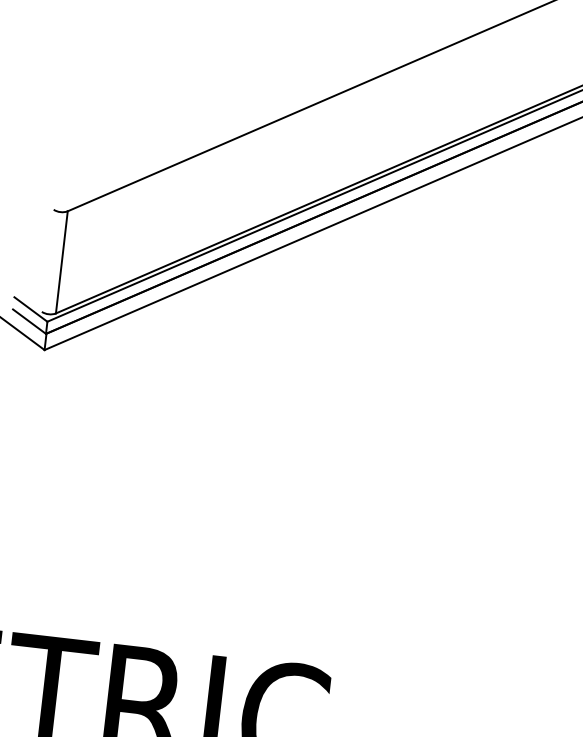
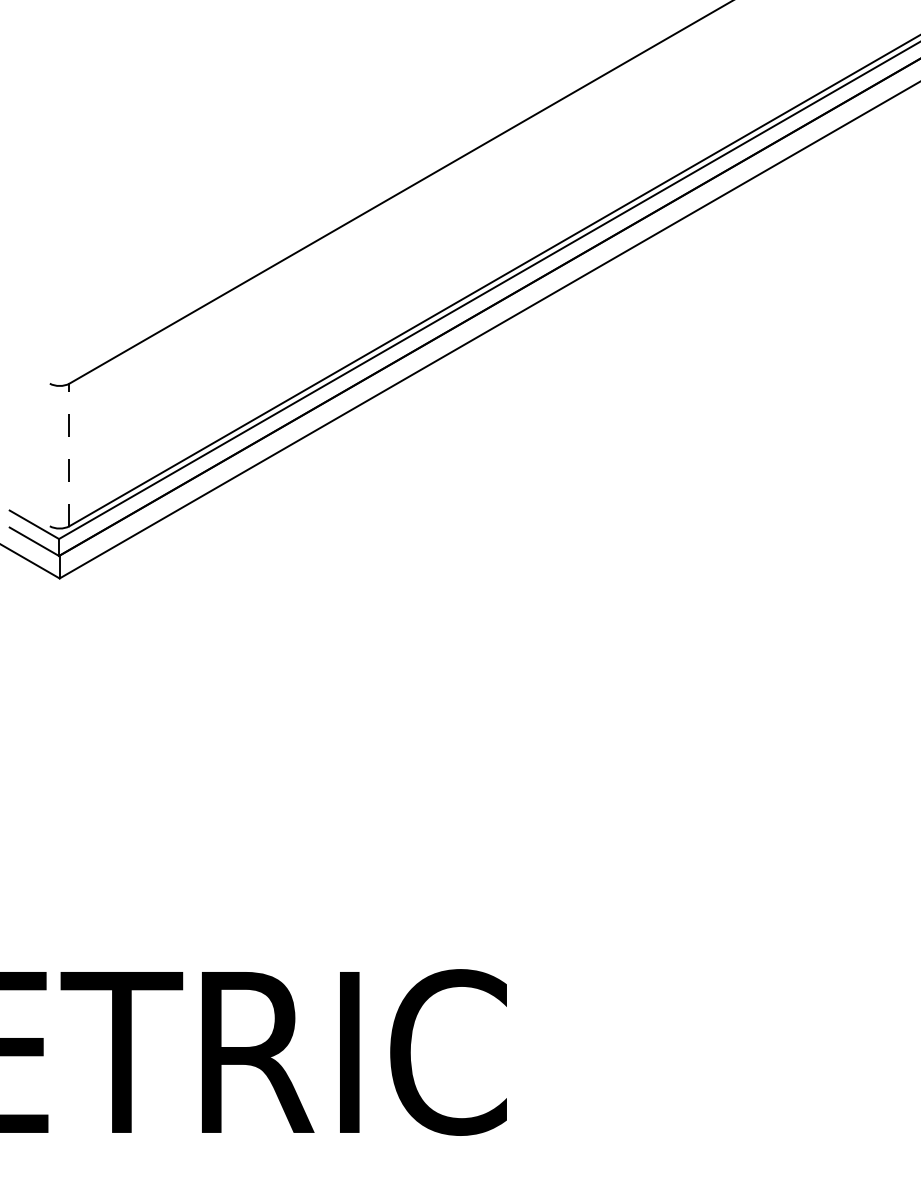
line: (61, 262) -> (69, 454), solid -> dashed

